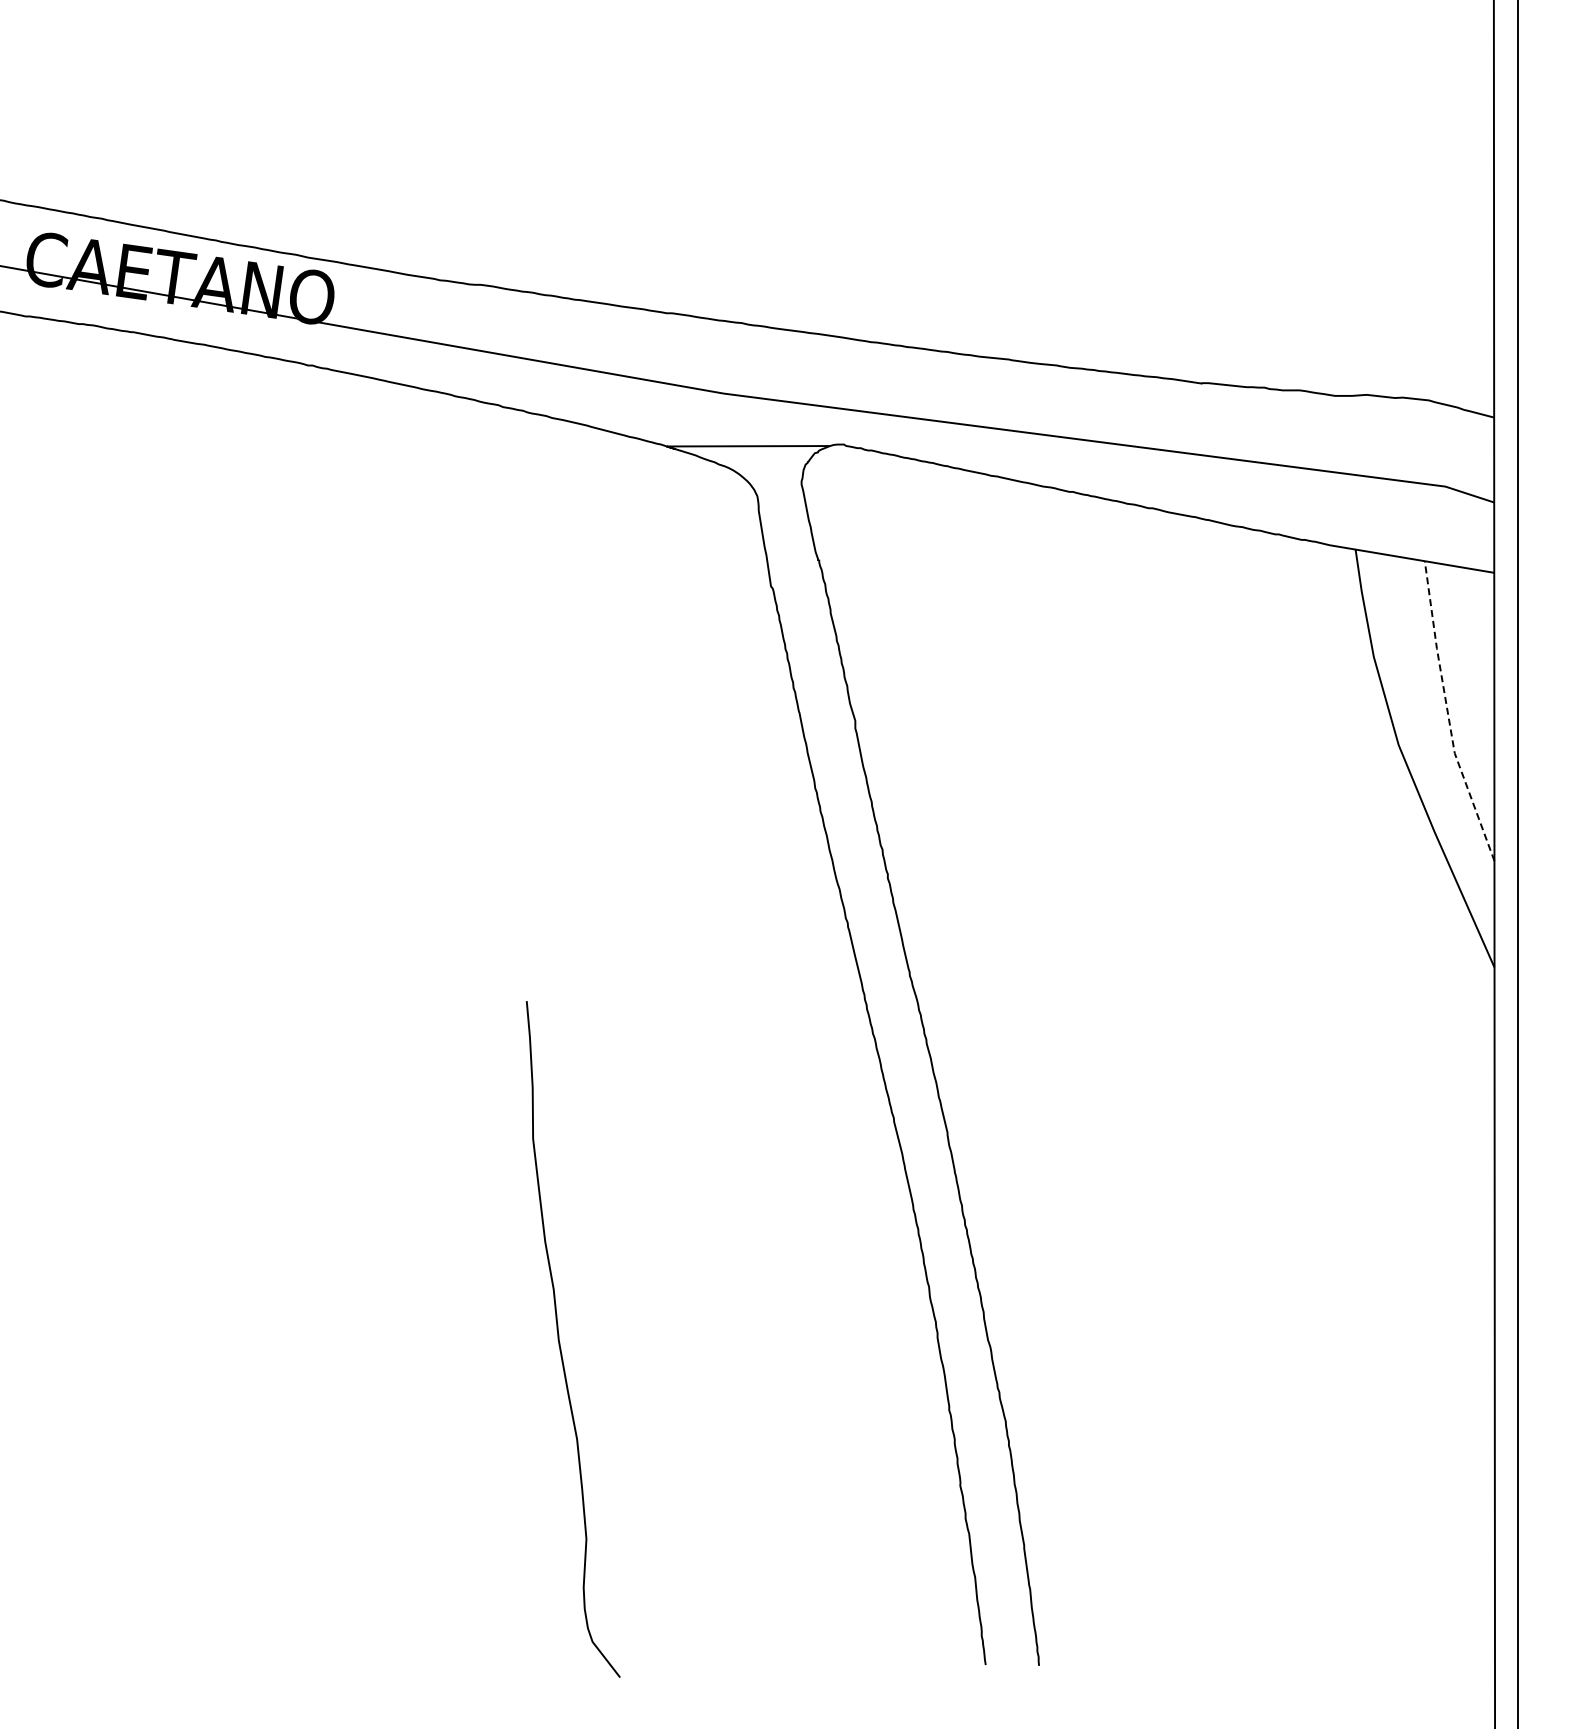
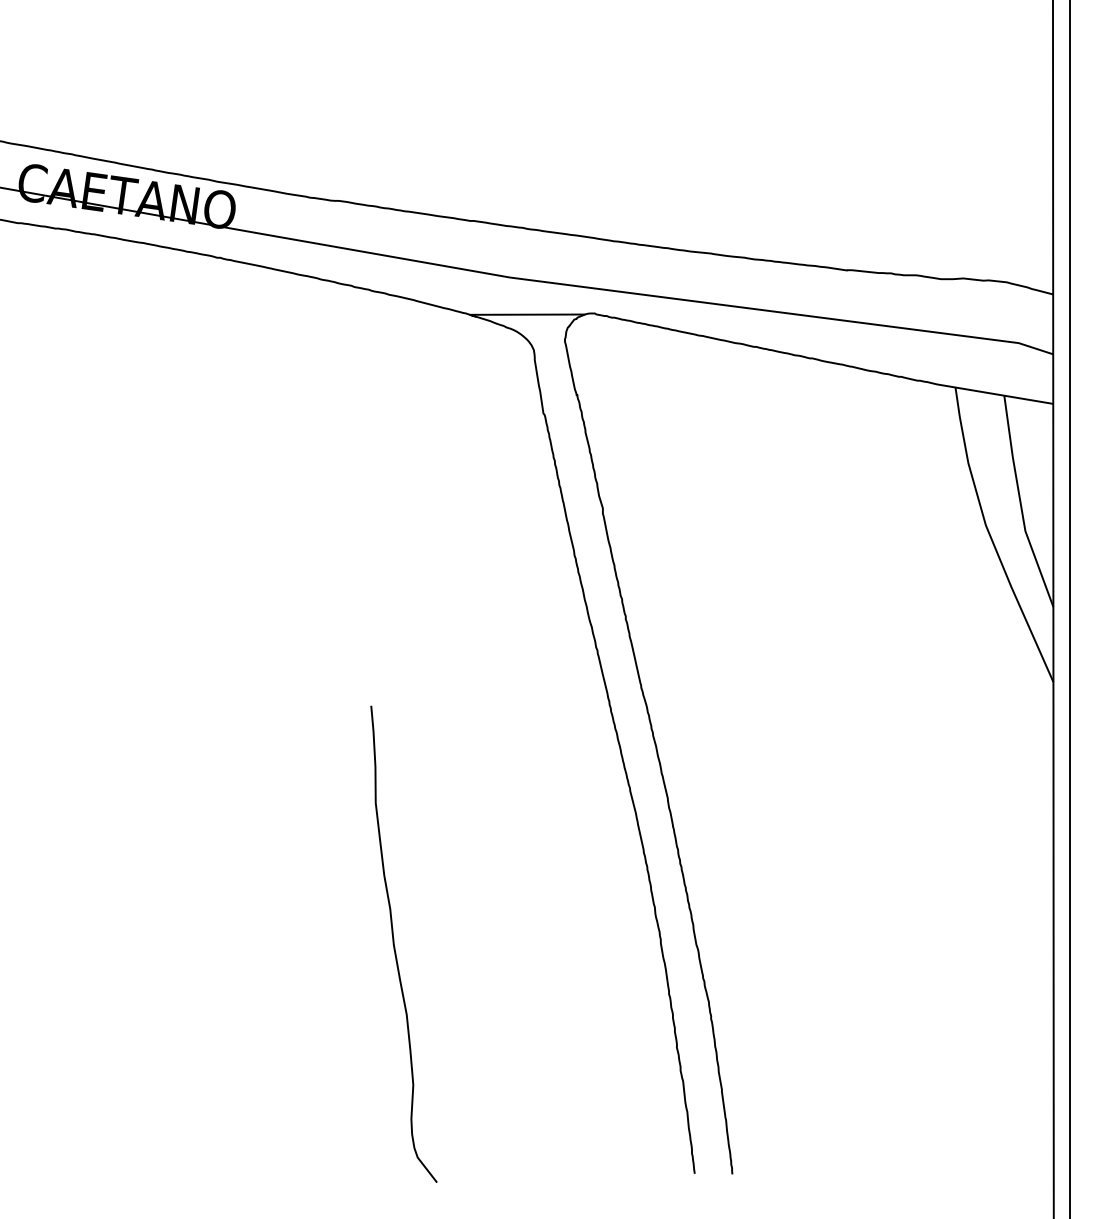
line: (1447, 713) -> (1020, 503), dashed -> solid

